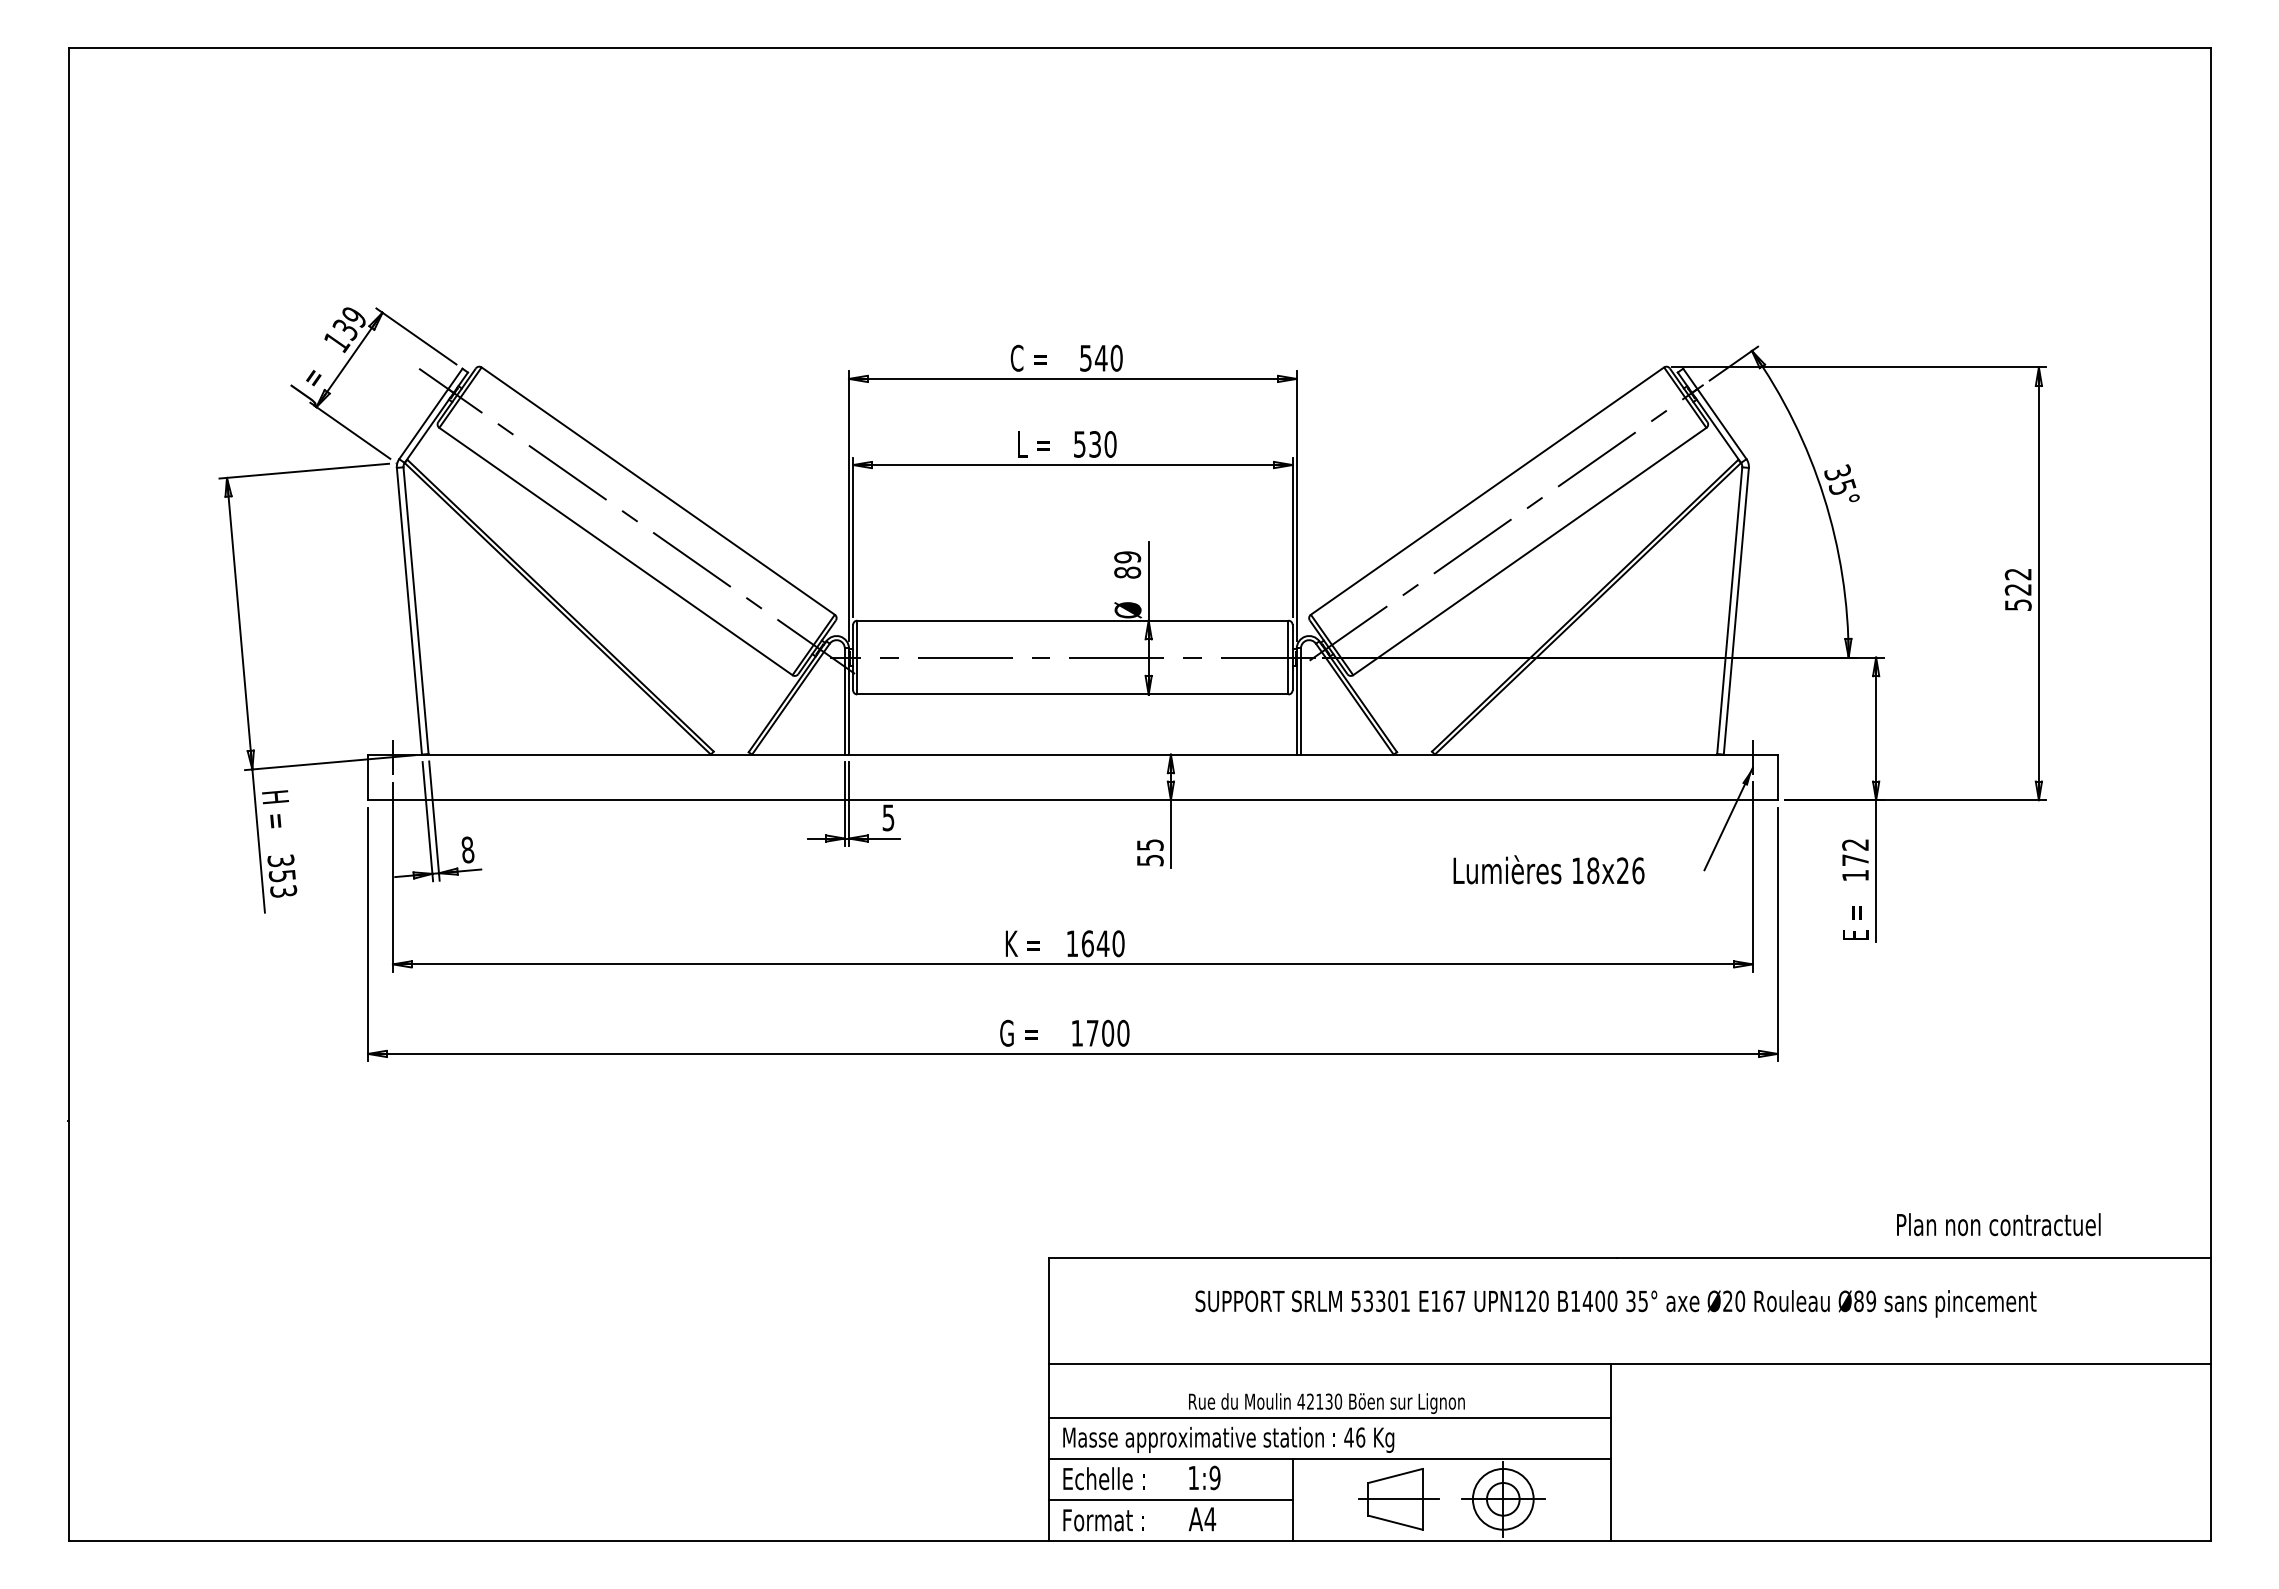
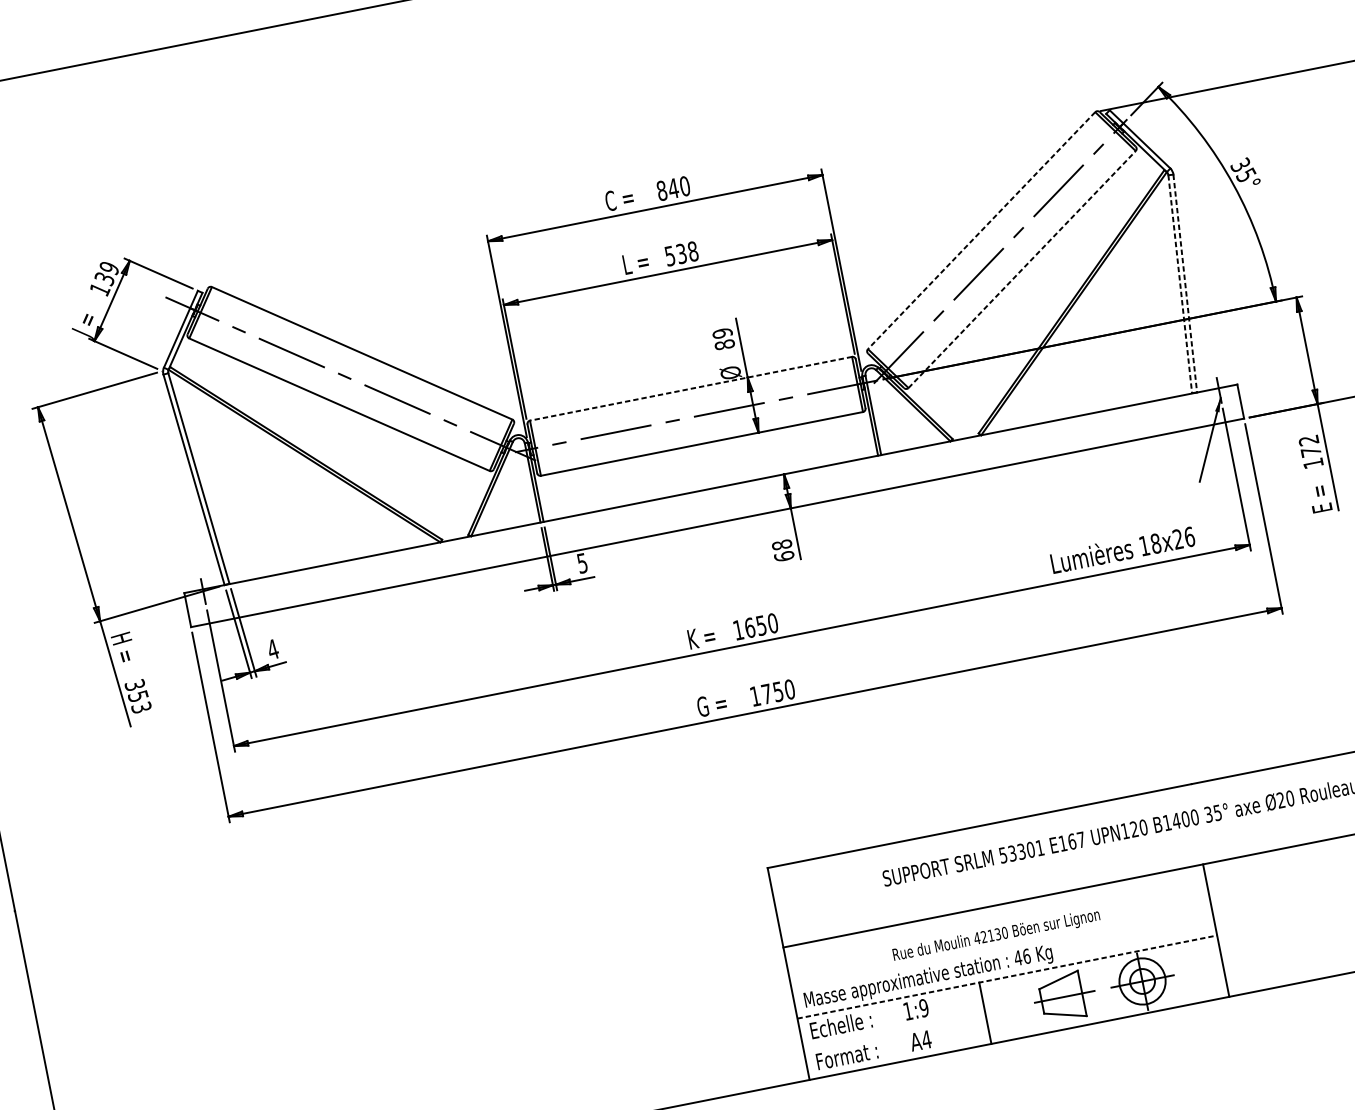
text: (1085, 357) -> (661, 190), 540 -> 840
text: (1110, 444) -> (693, 251), 530 -> 538
line: (1487, 491) -> (981, 230), solid -> dashed
line: (1529, 551) -> (1021, 269), solid -> dashed
line: (1729, 610) -> (1180, 284), solid -> dashed
line: (1736, 611) -> (1185, 283), solid -> dashed
line: (1072, 620) -> (690, 388), solid -> dashed
text: (467, 849) -> (272, 649), 8 -> 4
text: (1149, 852) -> (782, 550), 55 -> 68
text: (1548, 869) -> (1122, 549), moved
text: (1102, 943) -> (760, 625), 1640 -> 1650
text: (1108, 1032) -> (778, 691), 1700 -> 1750
line: (1330, 1418) -> (1001, 946), removed
line: (1330, 1459) -> (1007, 977), solid -> dashed
line: (1170, 1500) -> (894, 1031), removed

